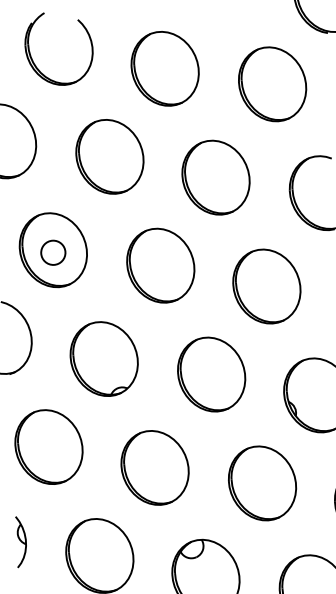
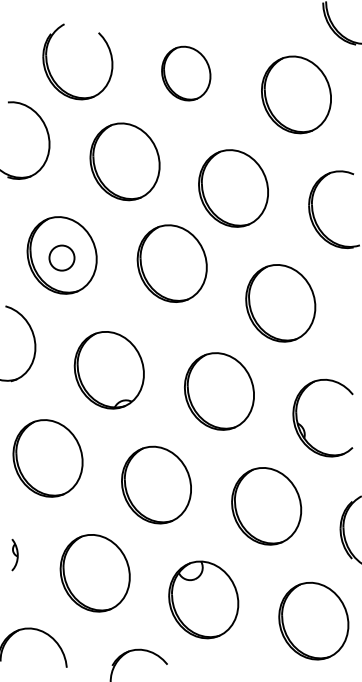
part: (33, 59) -> (50, 71), moved
part: (164, 68) -> (185, 73), size x0.7
part: (160, 265) -> (171, 263), moved
part: (20, 541) -> (14, 554), size x0.6

